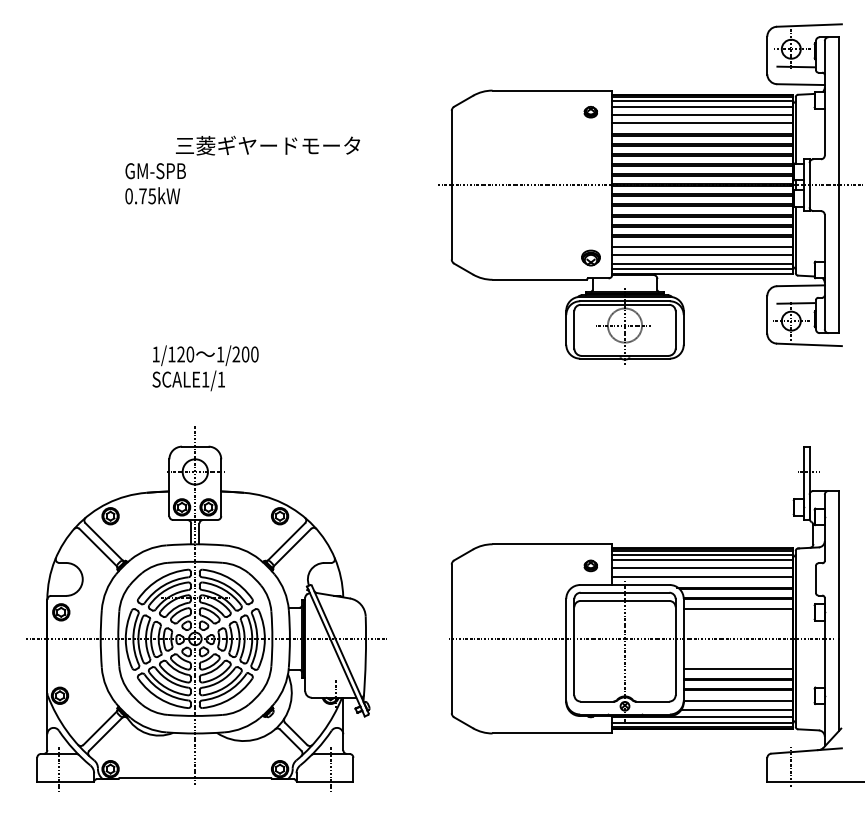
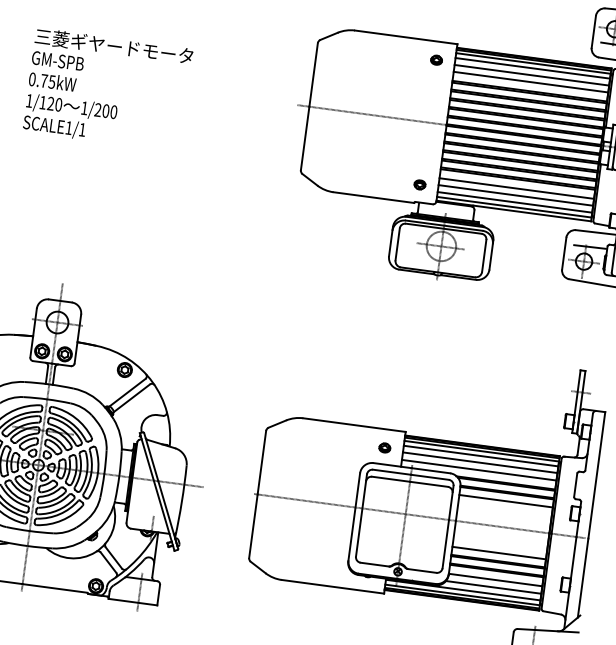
text: (268, 145) -> (114, 46), moved
part: (590, 258) -> (419, 185), size x0.71
text: (205, 368) -> (70, 118), moved

